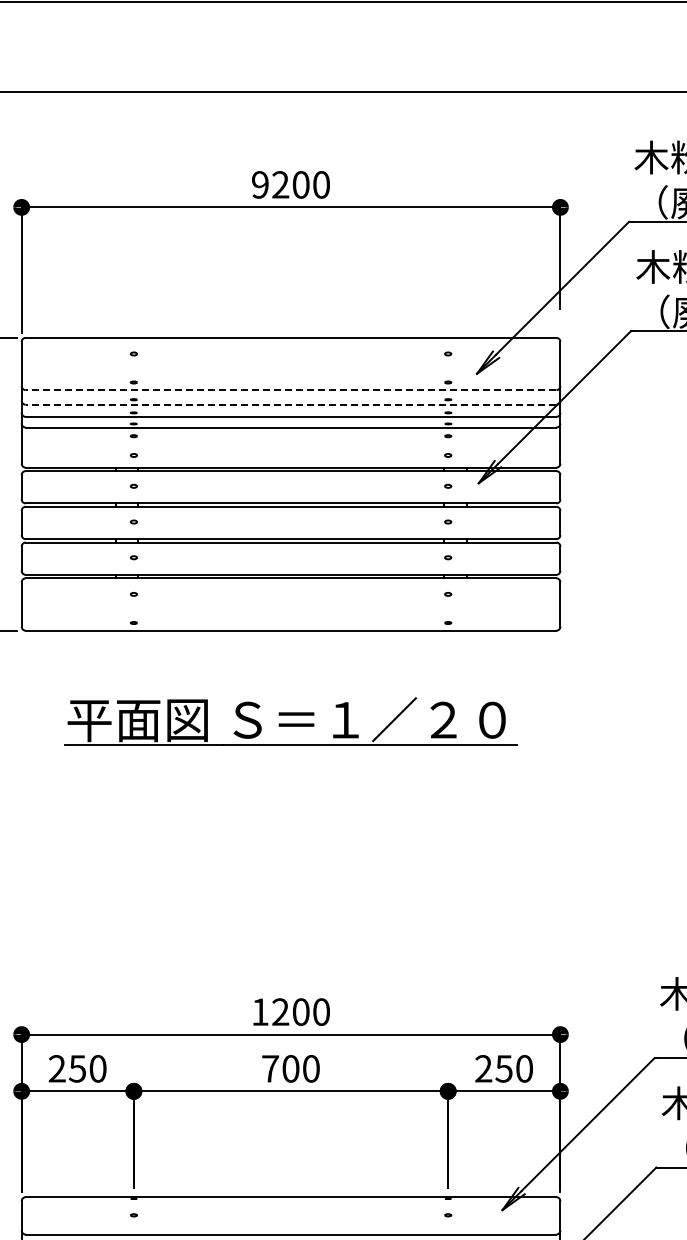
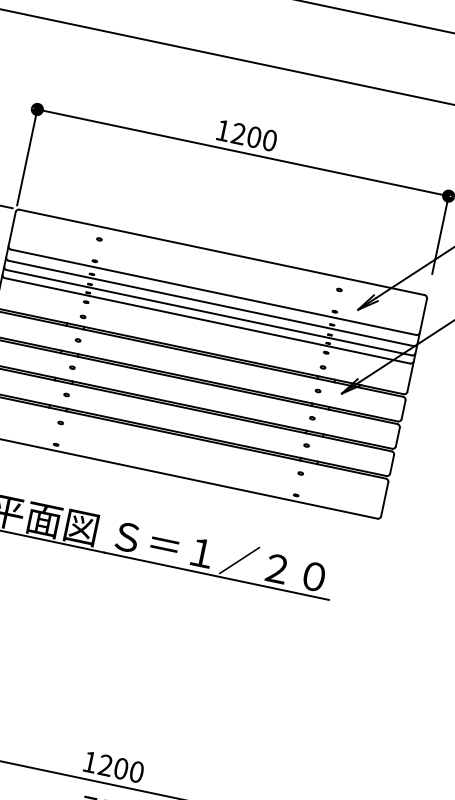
text: (260, 184) -> (223, 130), 9200 -> 1200
line: (290, 390) -> (213, 292), dashed -> solid
line: (290, 404) -> (210, 303), dashed -> solid

